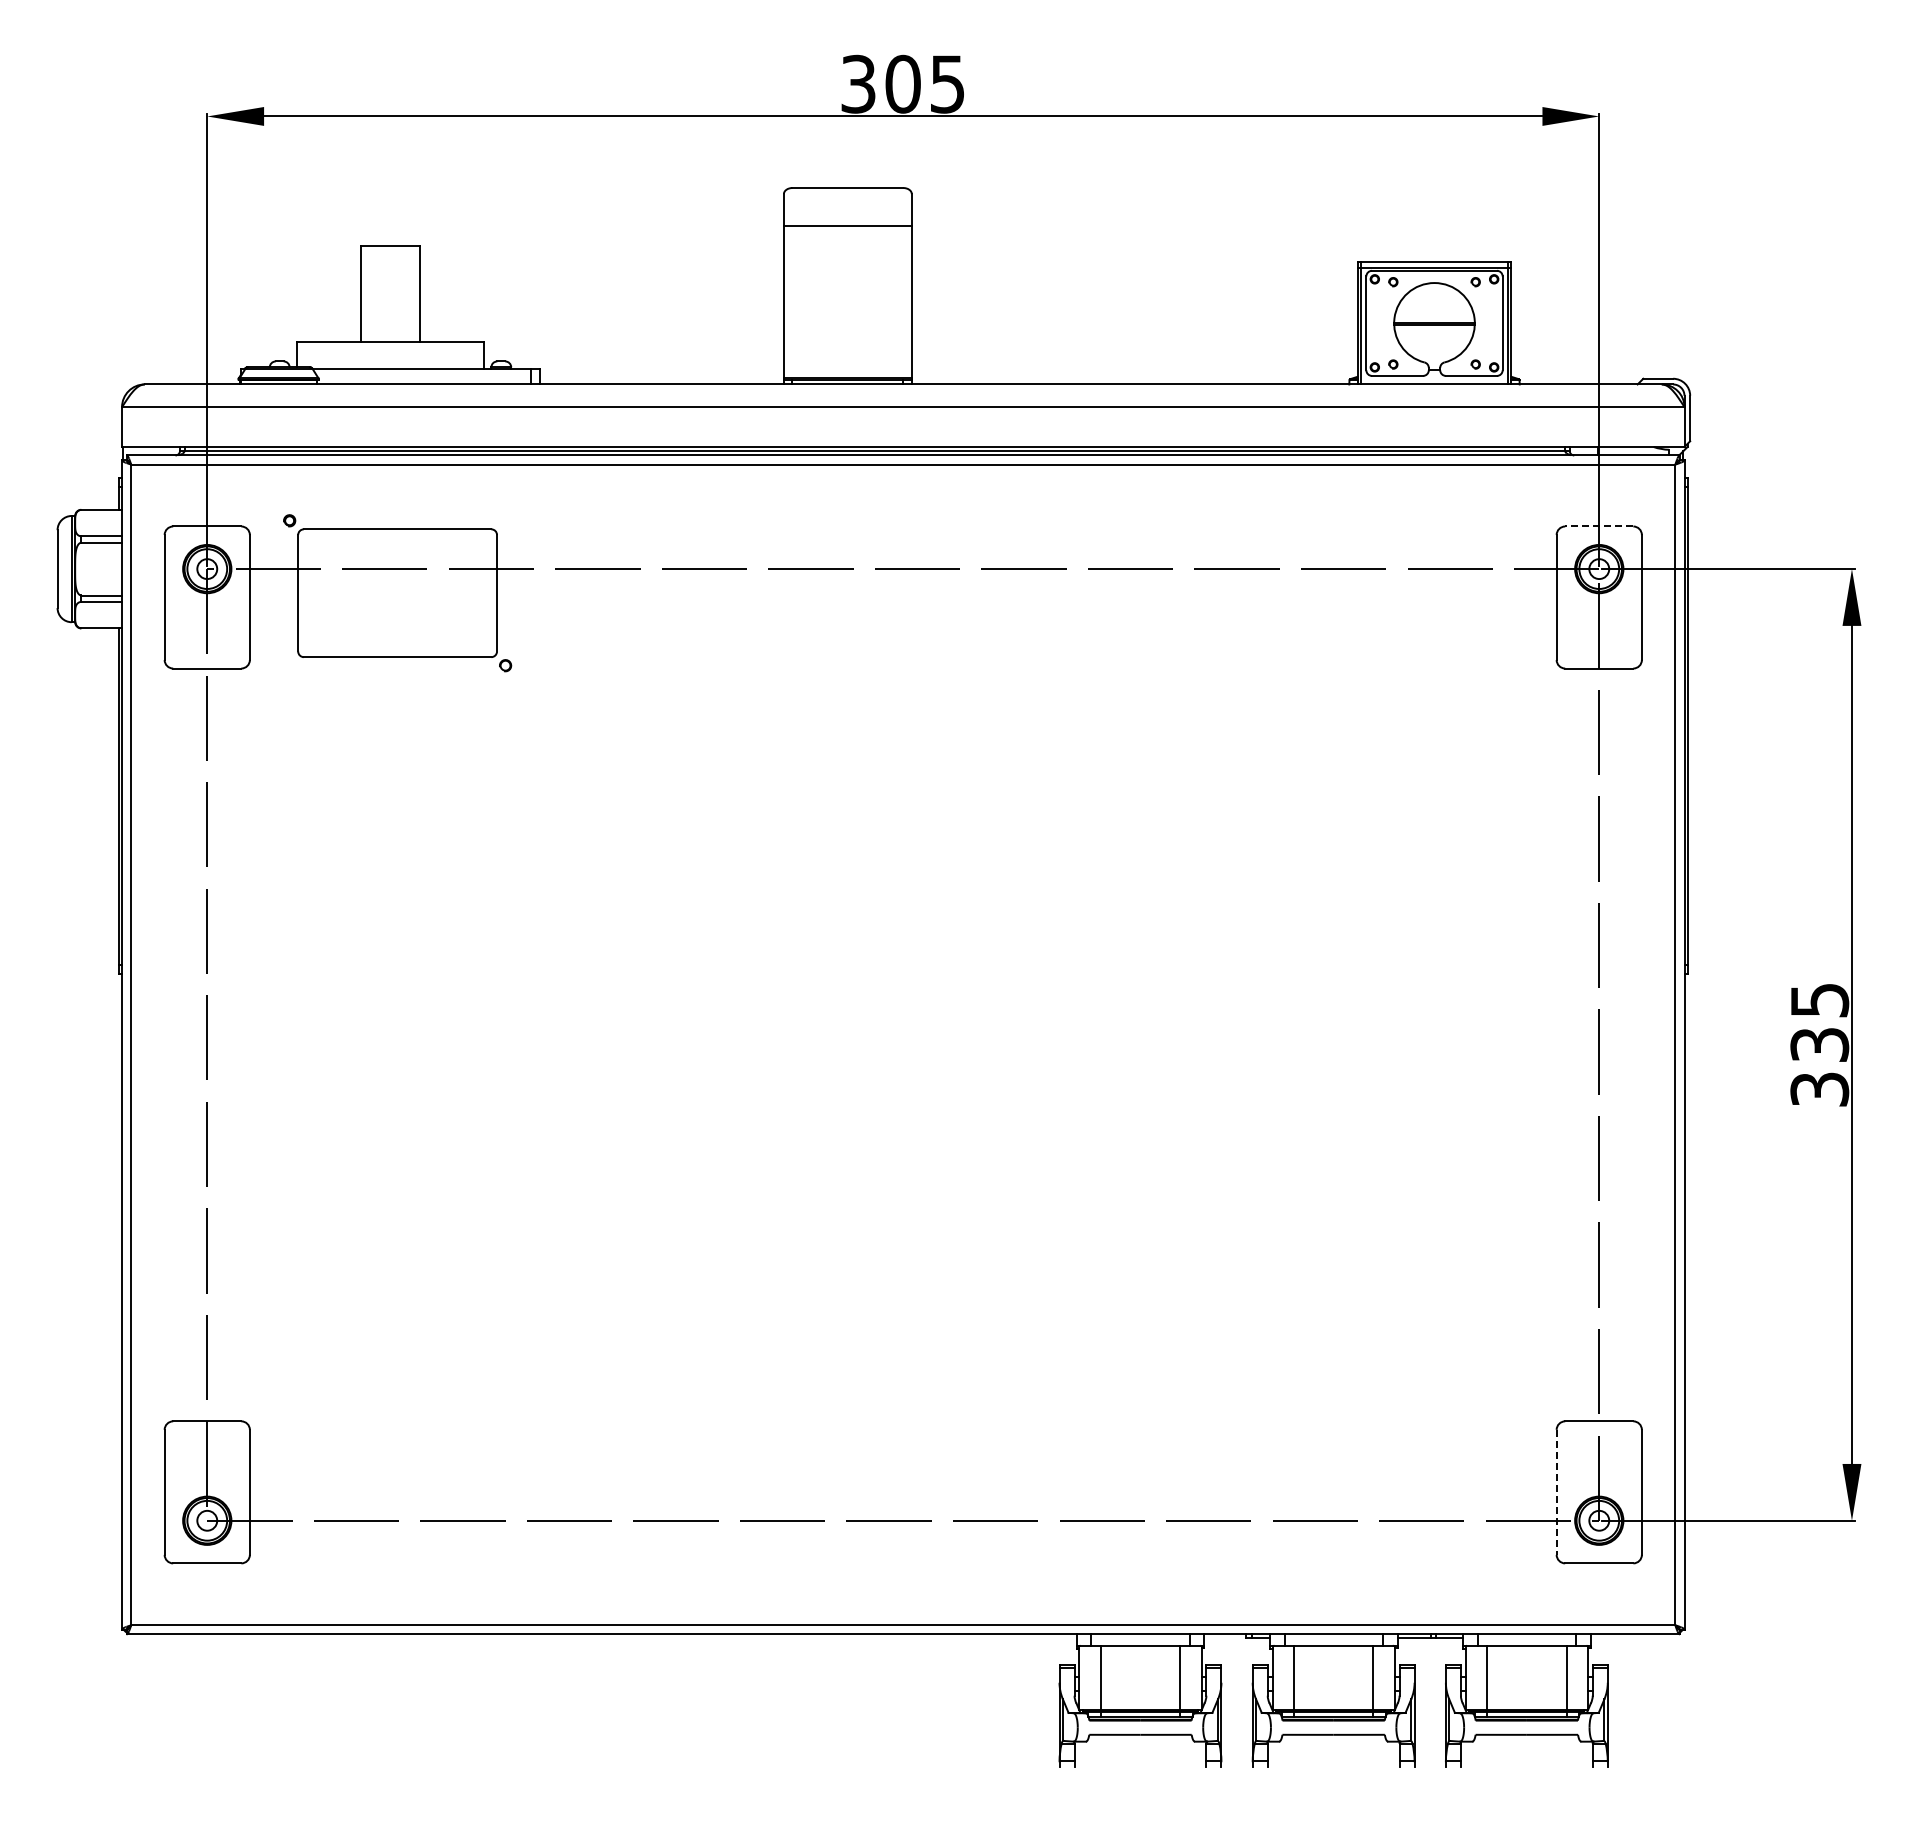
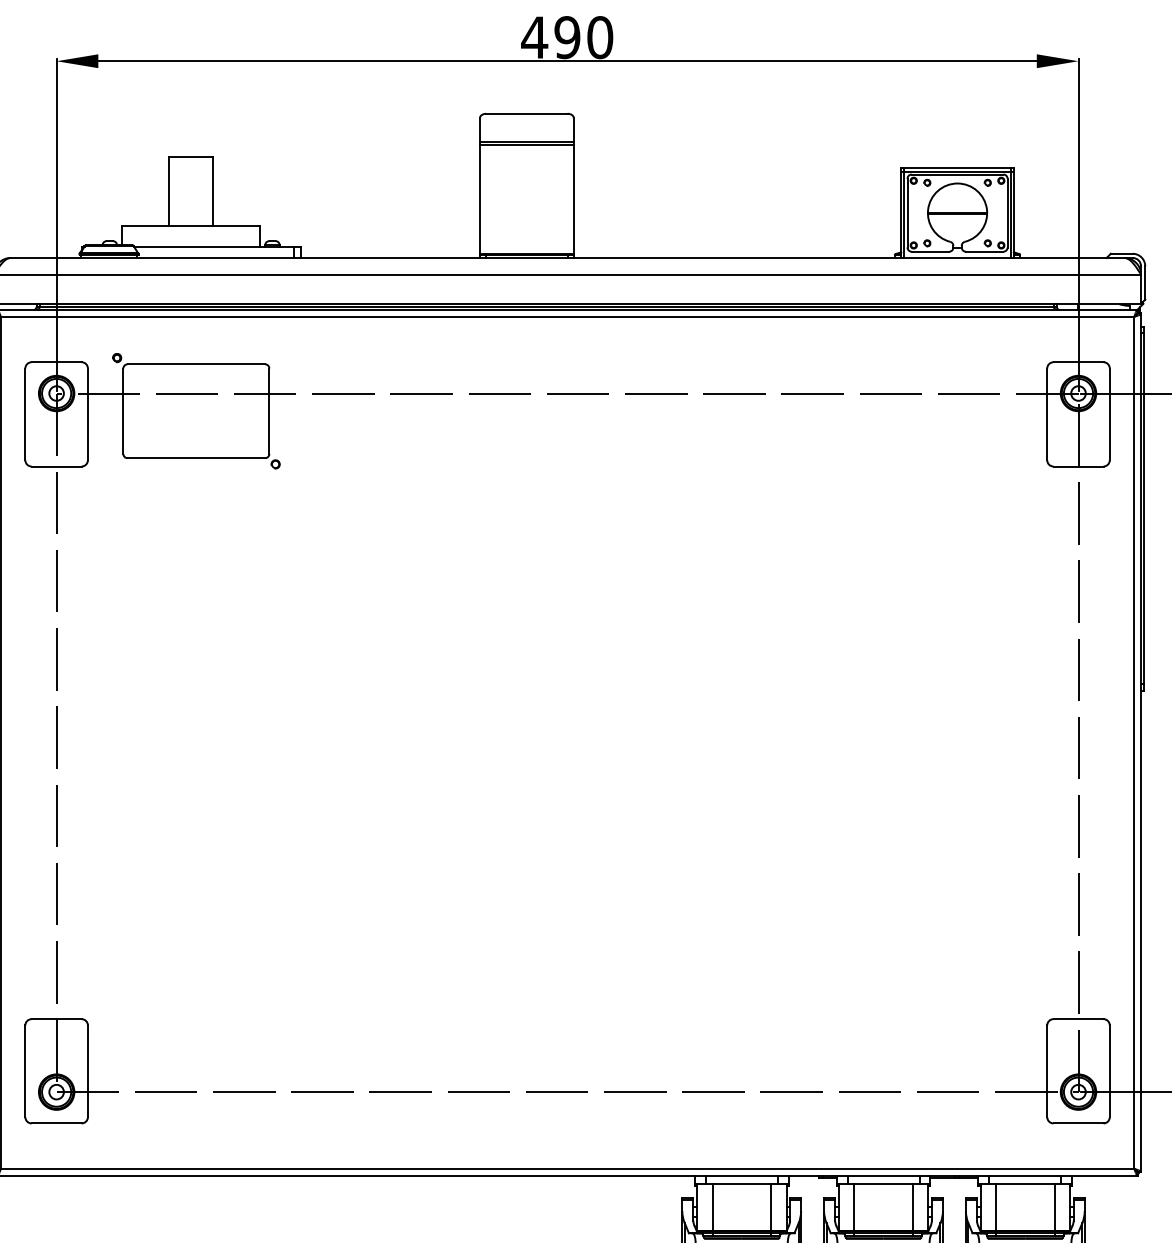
text: (902, 83) -> (567, 37), 305 -> 490
line: (847, 230) -> (526, 144), added
line: (1598, 526) -> (1077, 362), dashed -> solid
line: (1556, 1492) -> (1047, 1071), dashed -> solid

